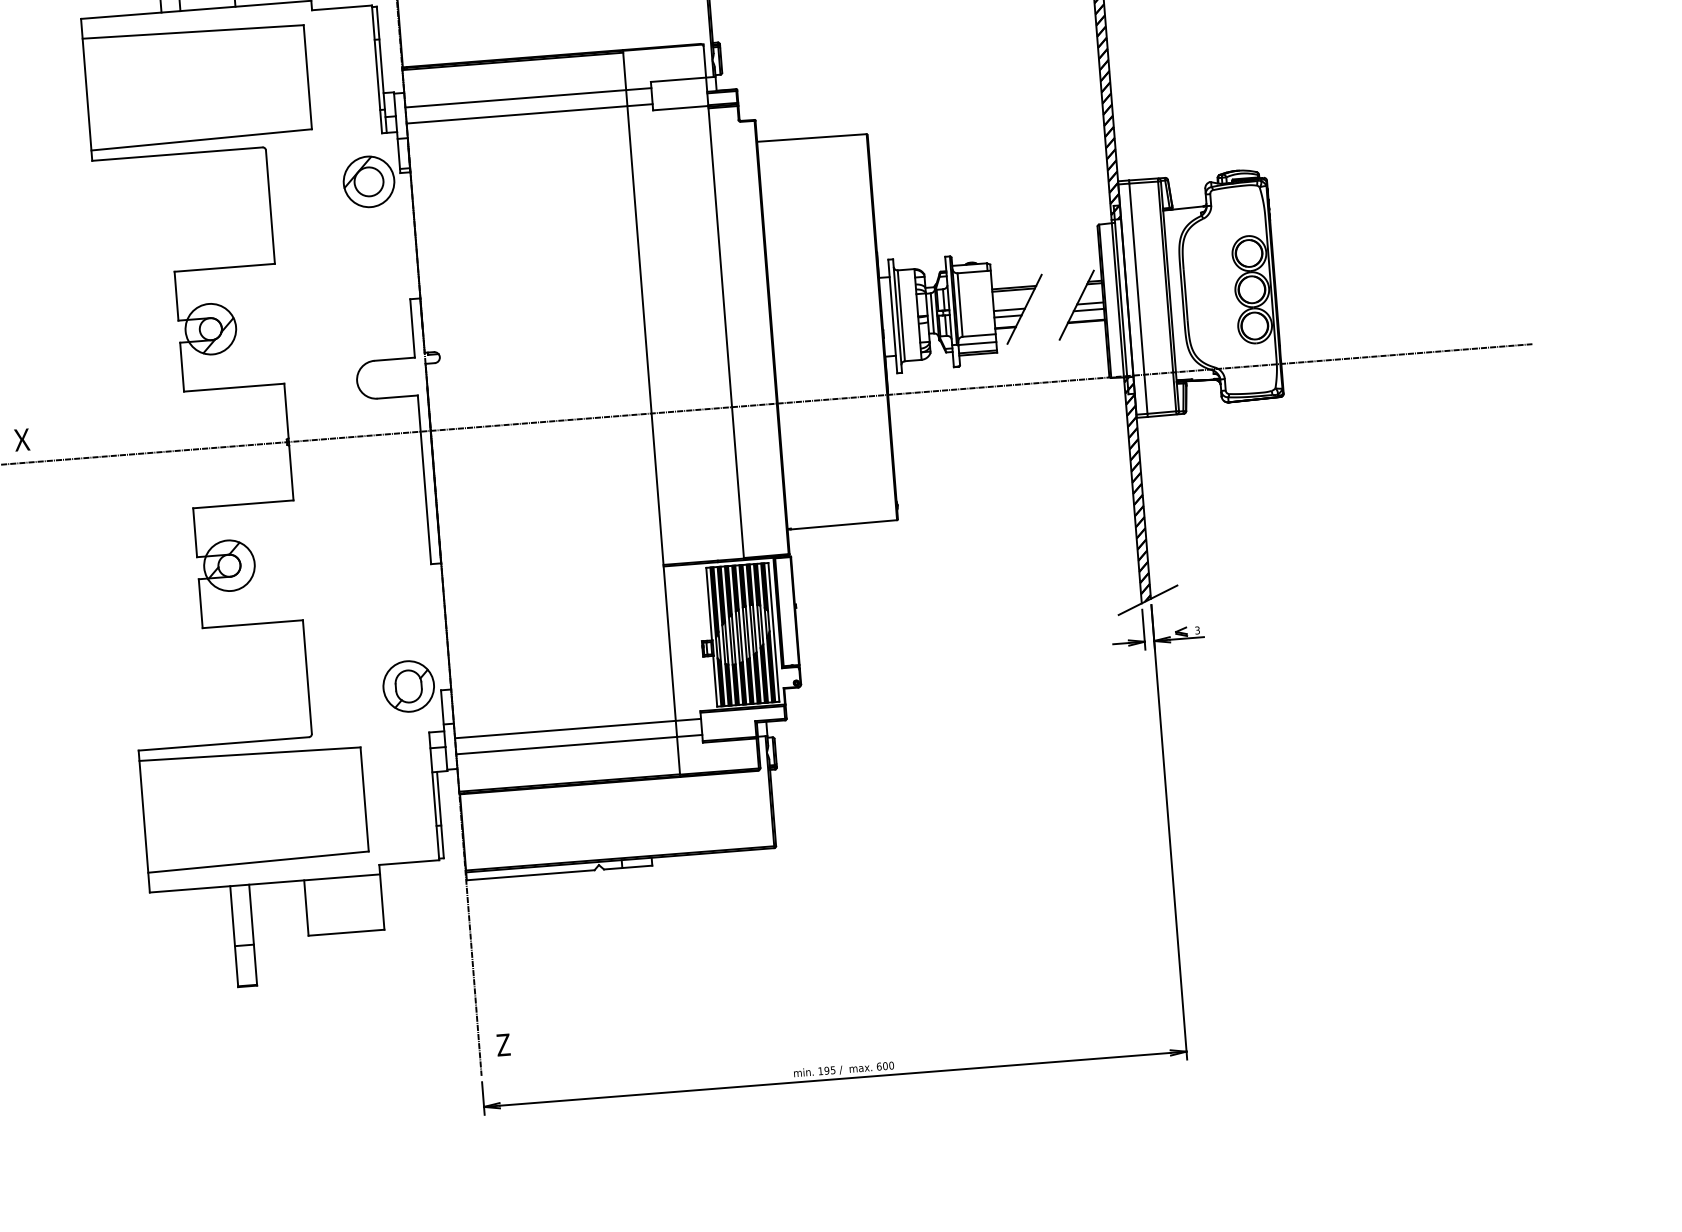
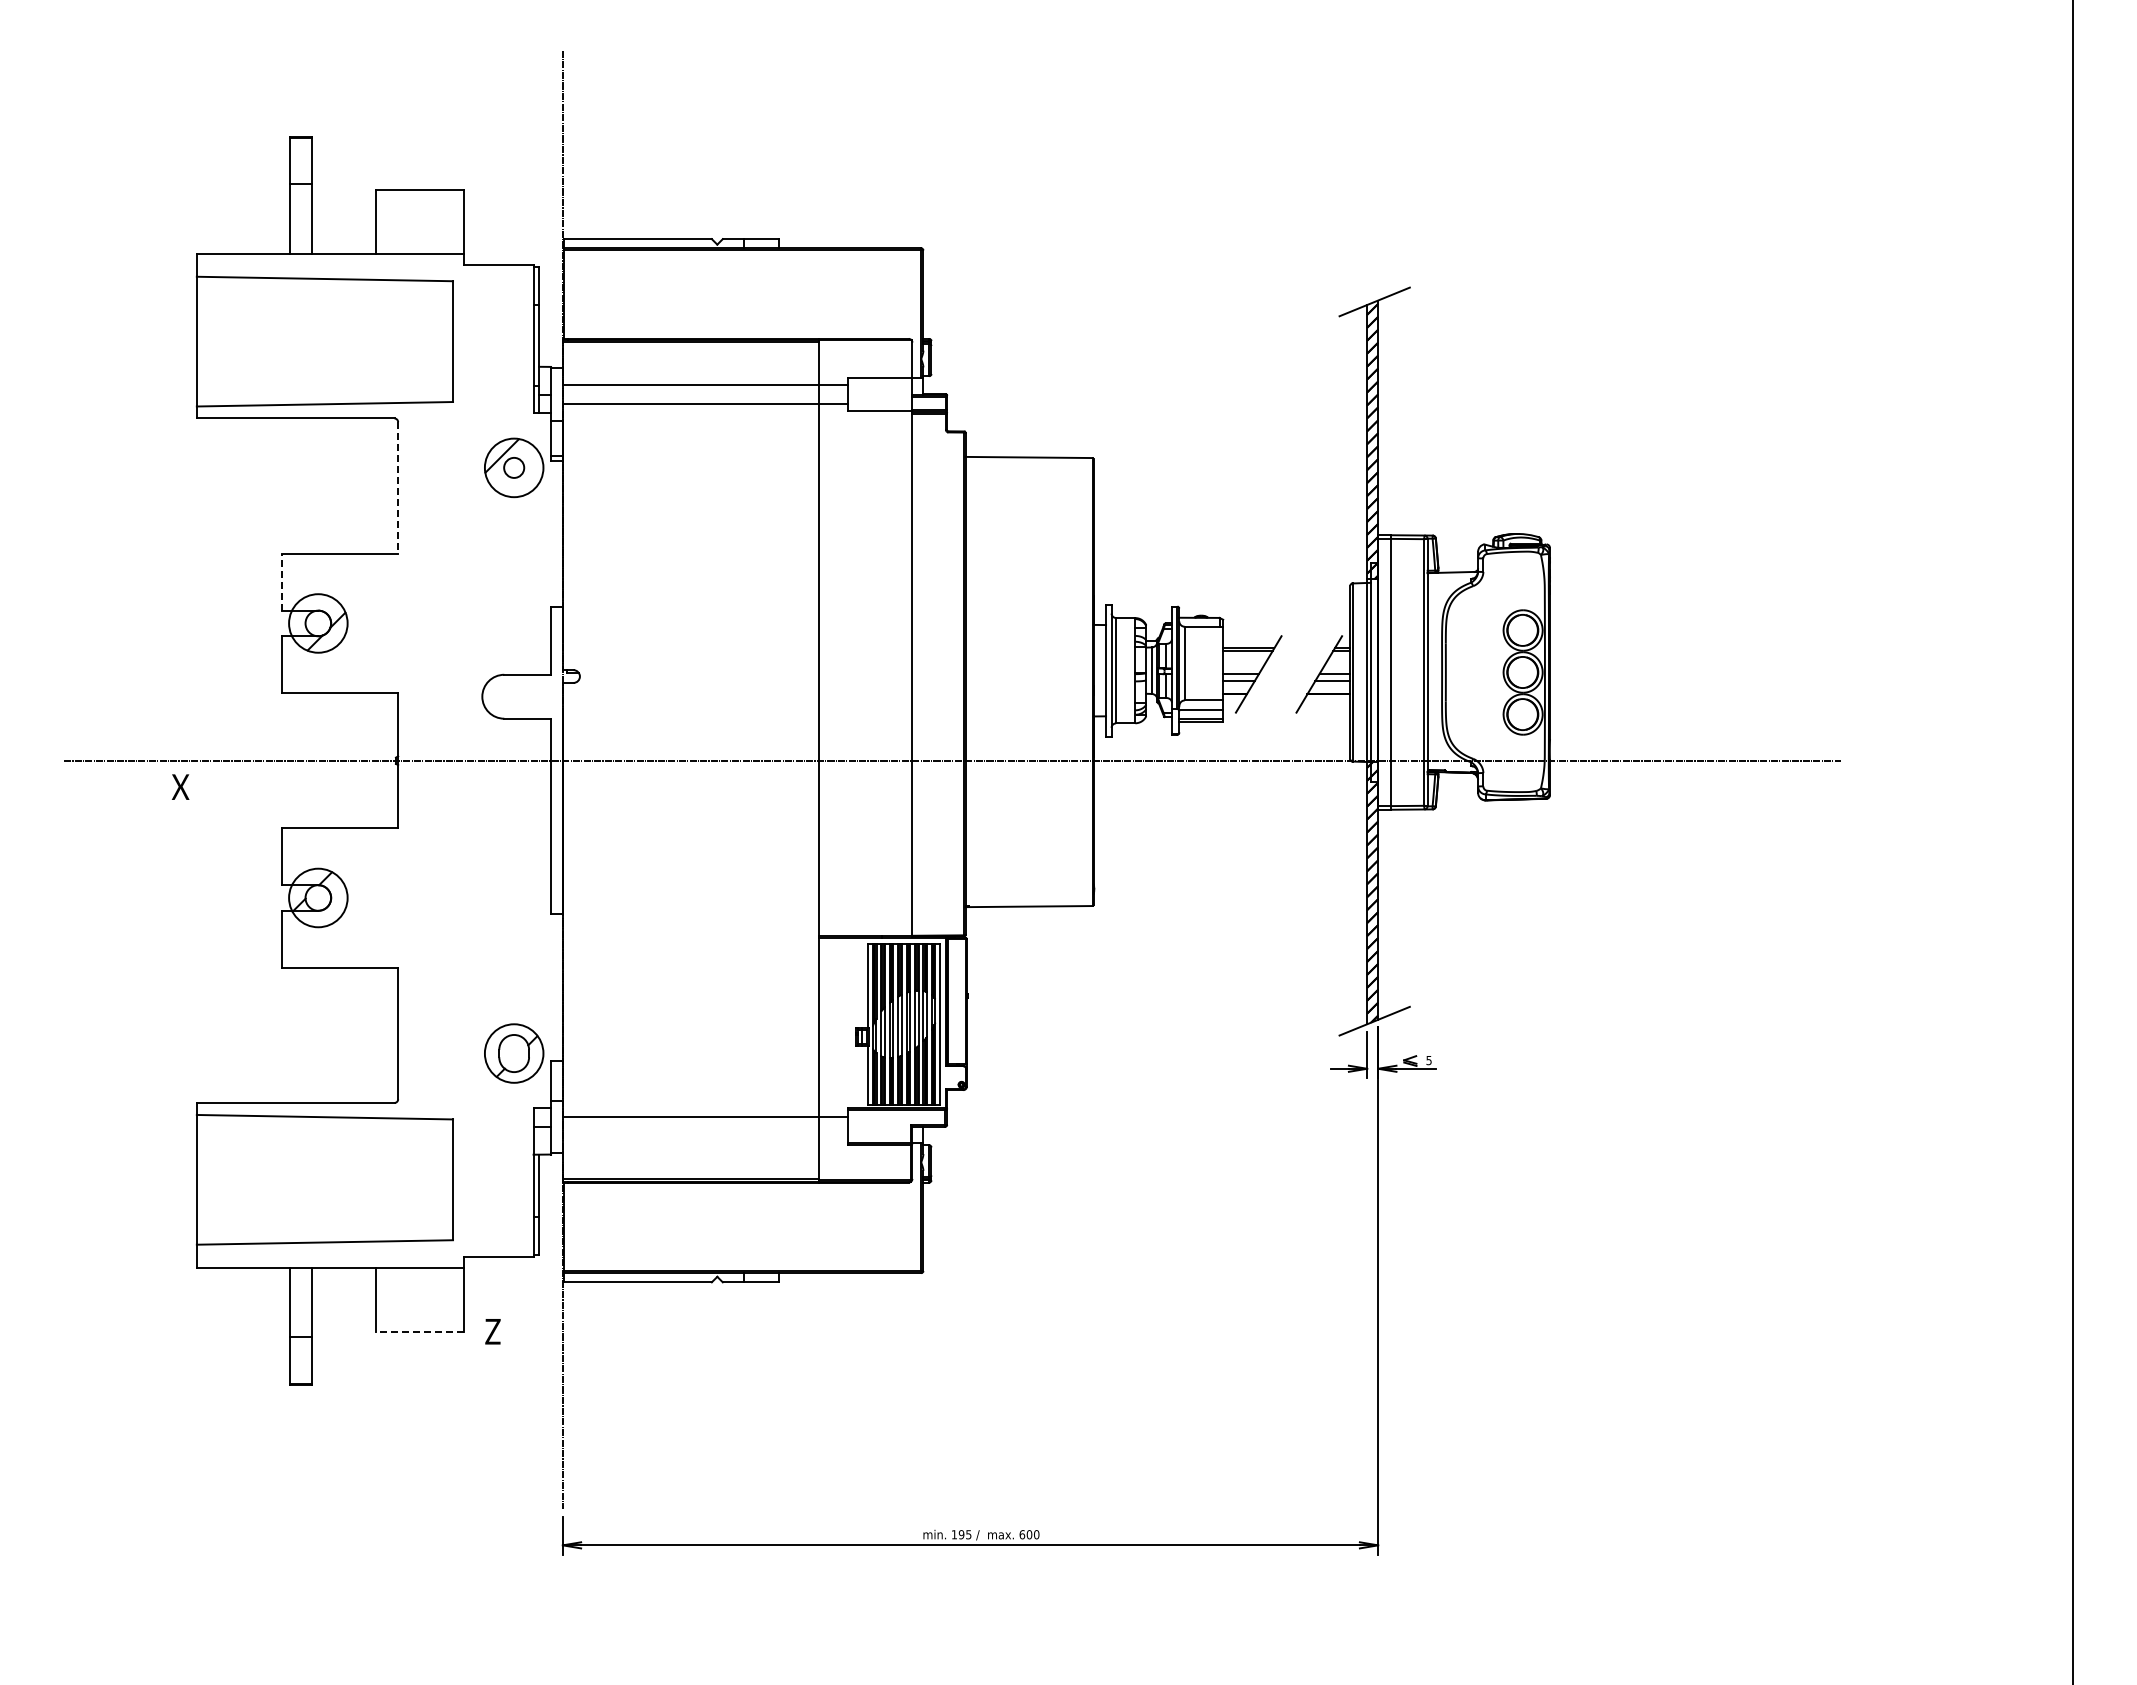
circle: (368, 181) -> (513, 467), size x0.6
line: (270, 207) -> (398, 488), solid -> dashed
line: (176, 295) -> (281, 581), solid -> dashed
text: (22, 439) -> (180, 786), moved
text: (1196, 629) -> (1428, 1059), 3 -> 5
line: (579, 744) -> (705, 1136), removed
line: (346, 932) -> (419, 1331), solid -> dashed
text: (503, 1044) -> (492, 1331), moved

